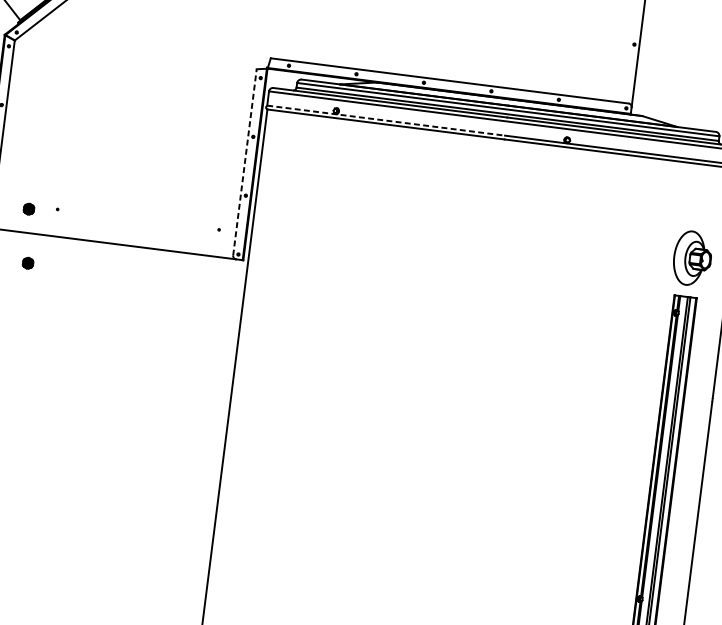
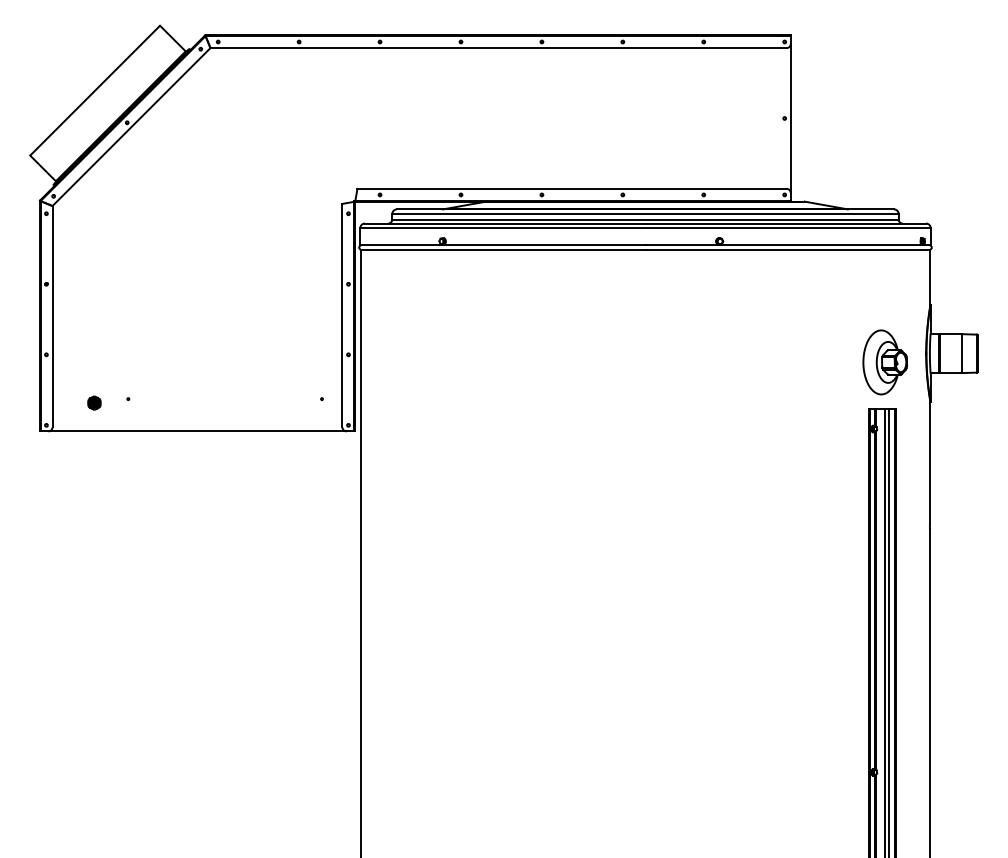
line: (385, 120) -> (502, 245), dashed -> solid
line: (245, 162) -> (342, 315), dashed -> solid
part: (28, 262) -> (101, 466), removed

